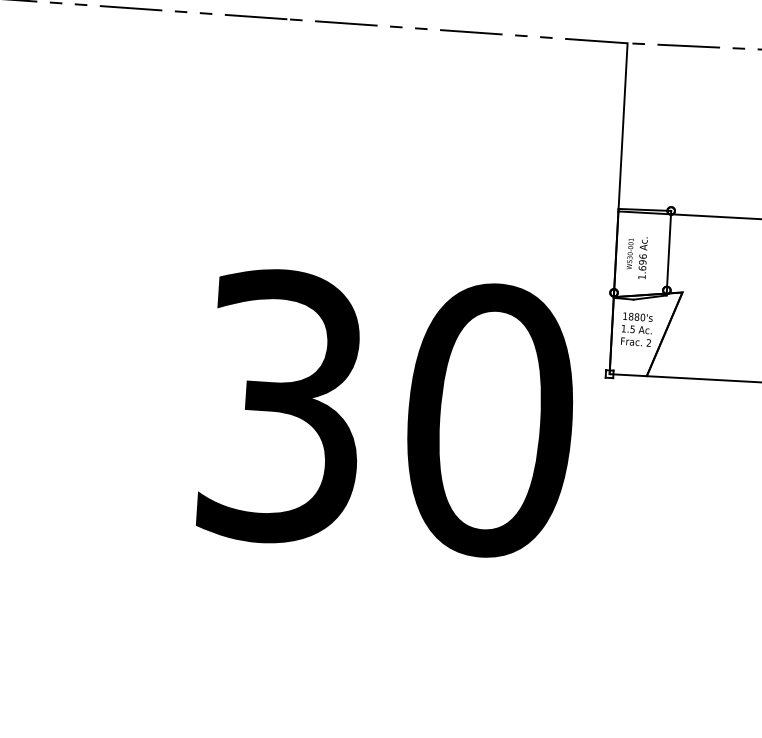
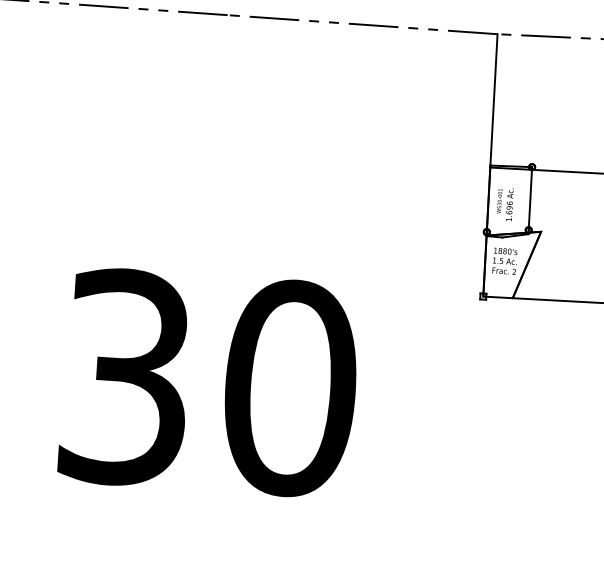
text: (384, 413) -> (206, 382), moved

